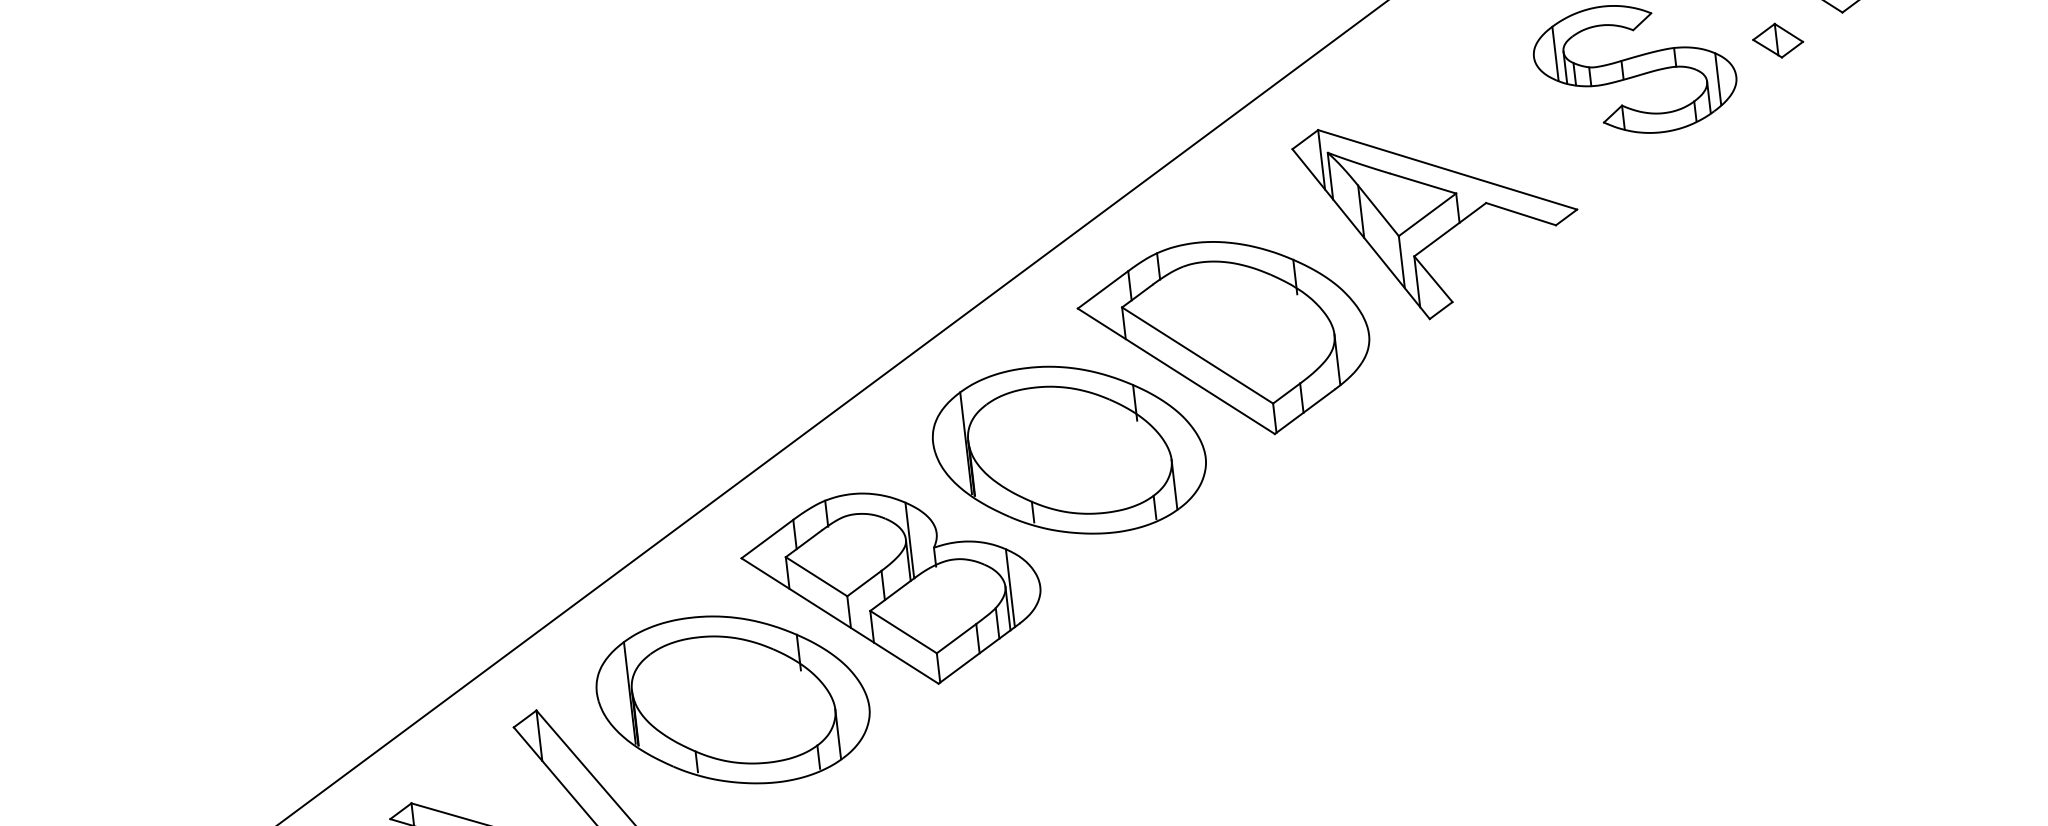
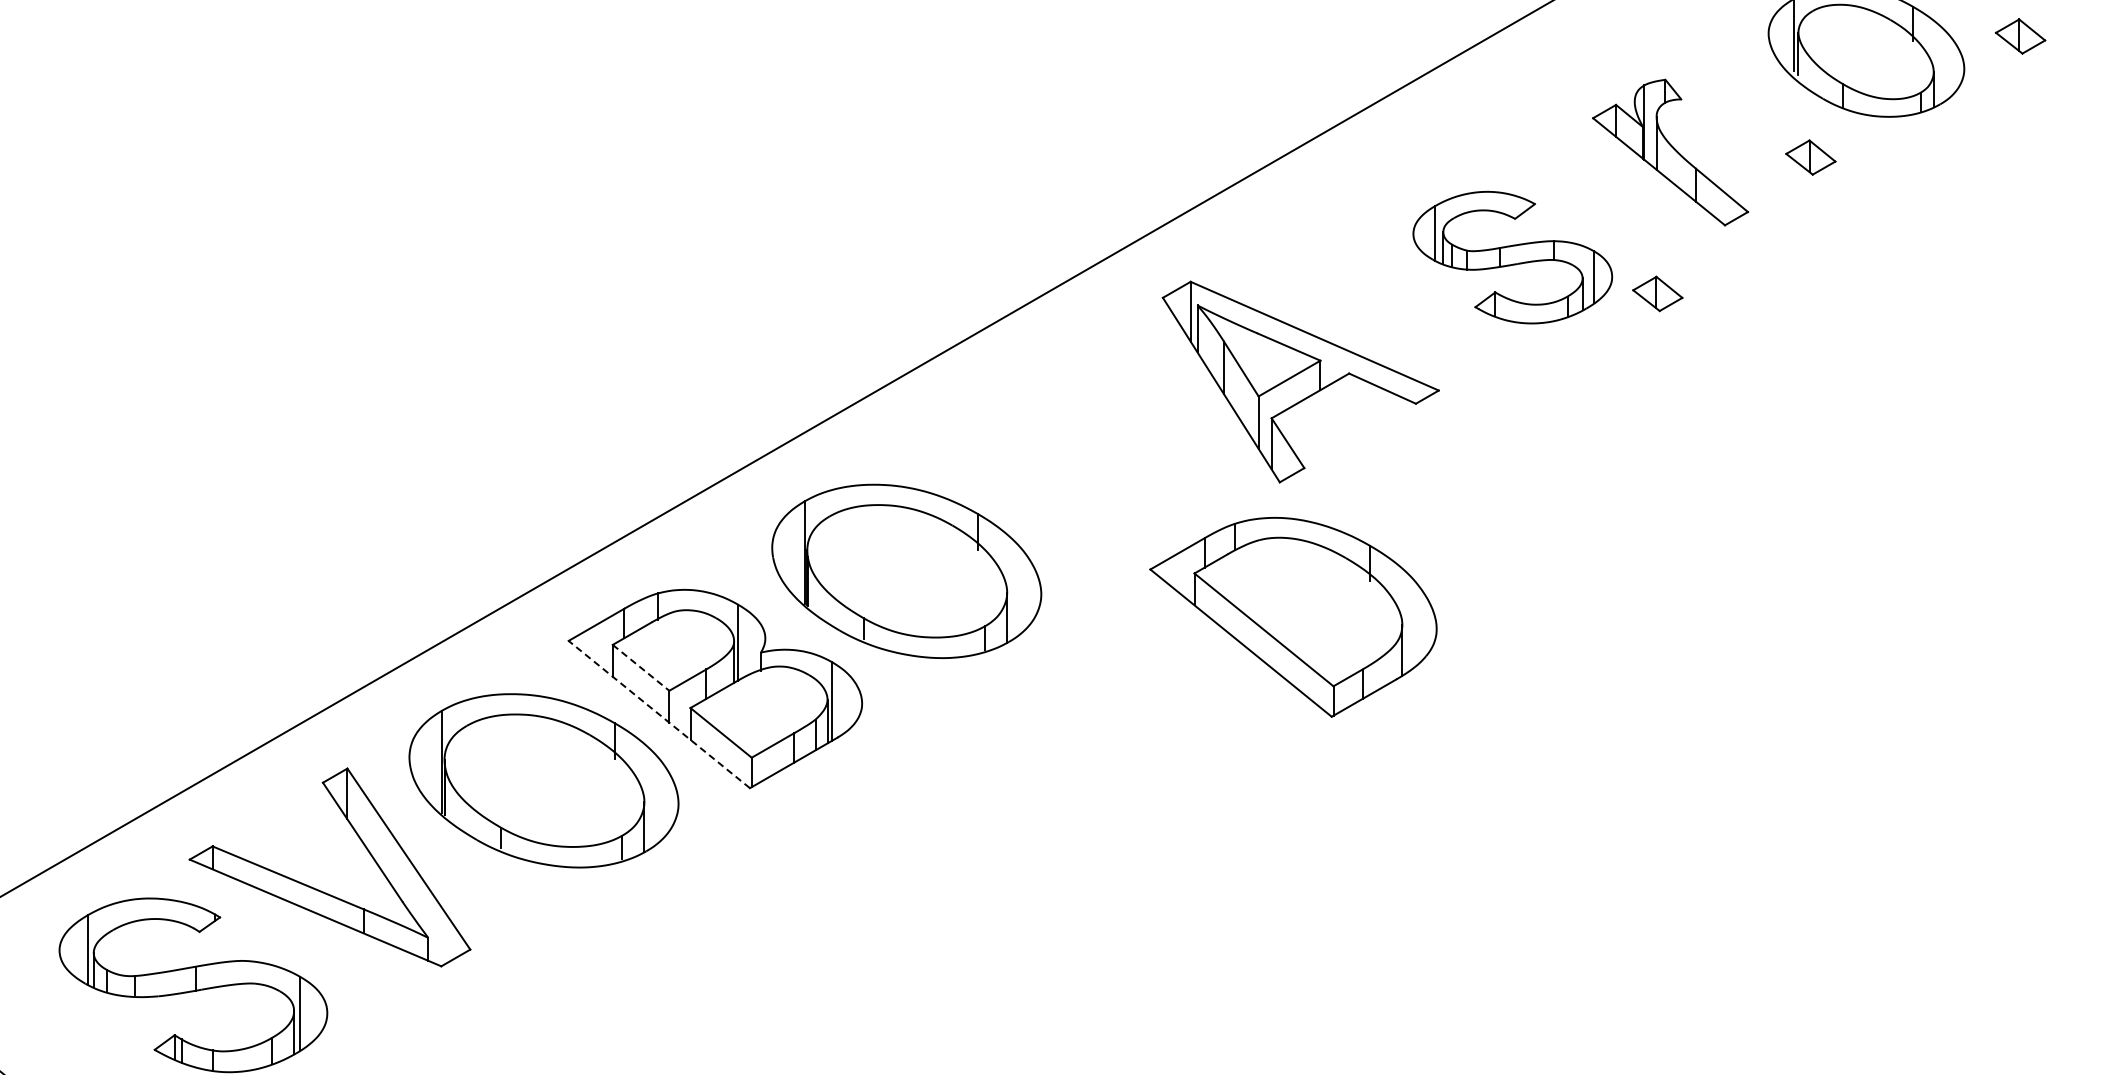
part: (1777, 40) -> (1657, 293), moved
part: (1225, 339) -> (1293, 617), moved
line: (817, 577) -> (641, 668), solid -> dashed
line: (840, 620) -> (659, 714), solid -> dashed

